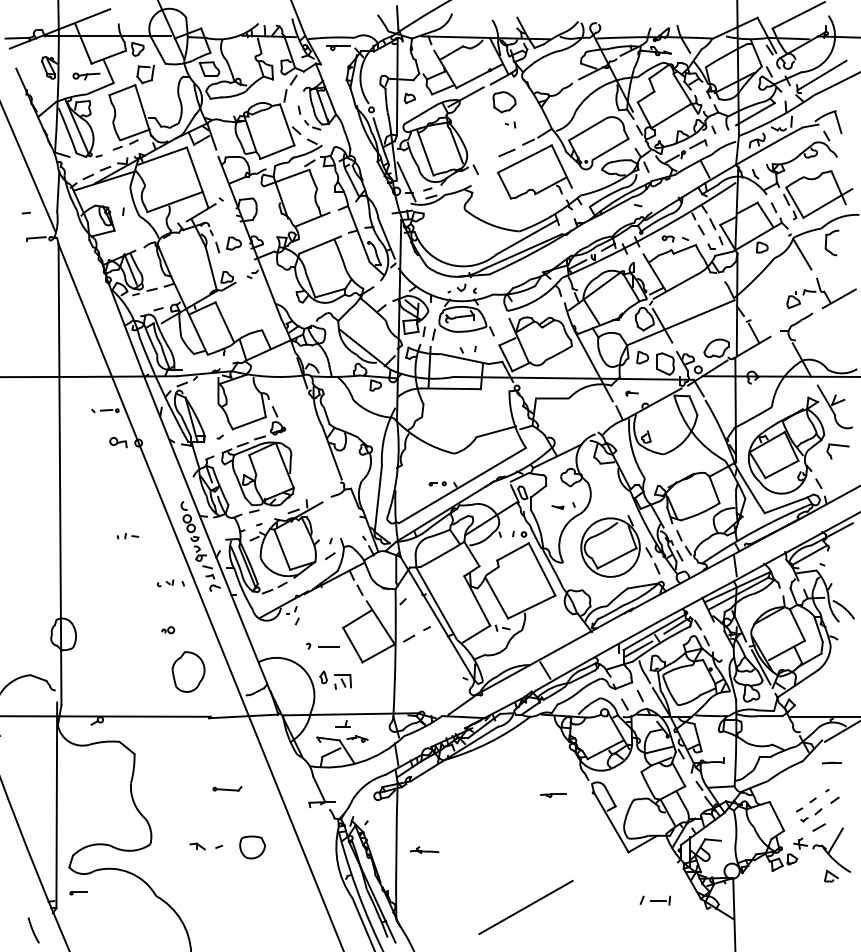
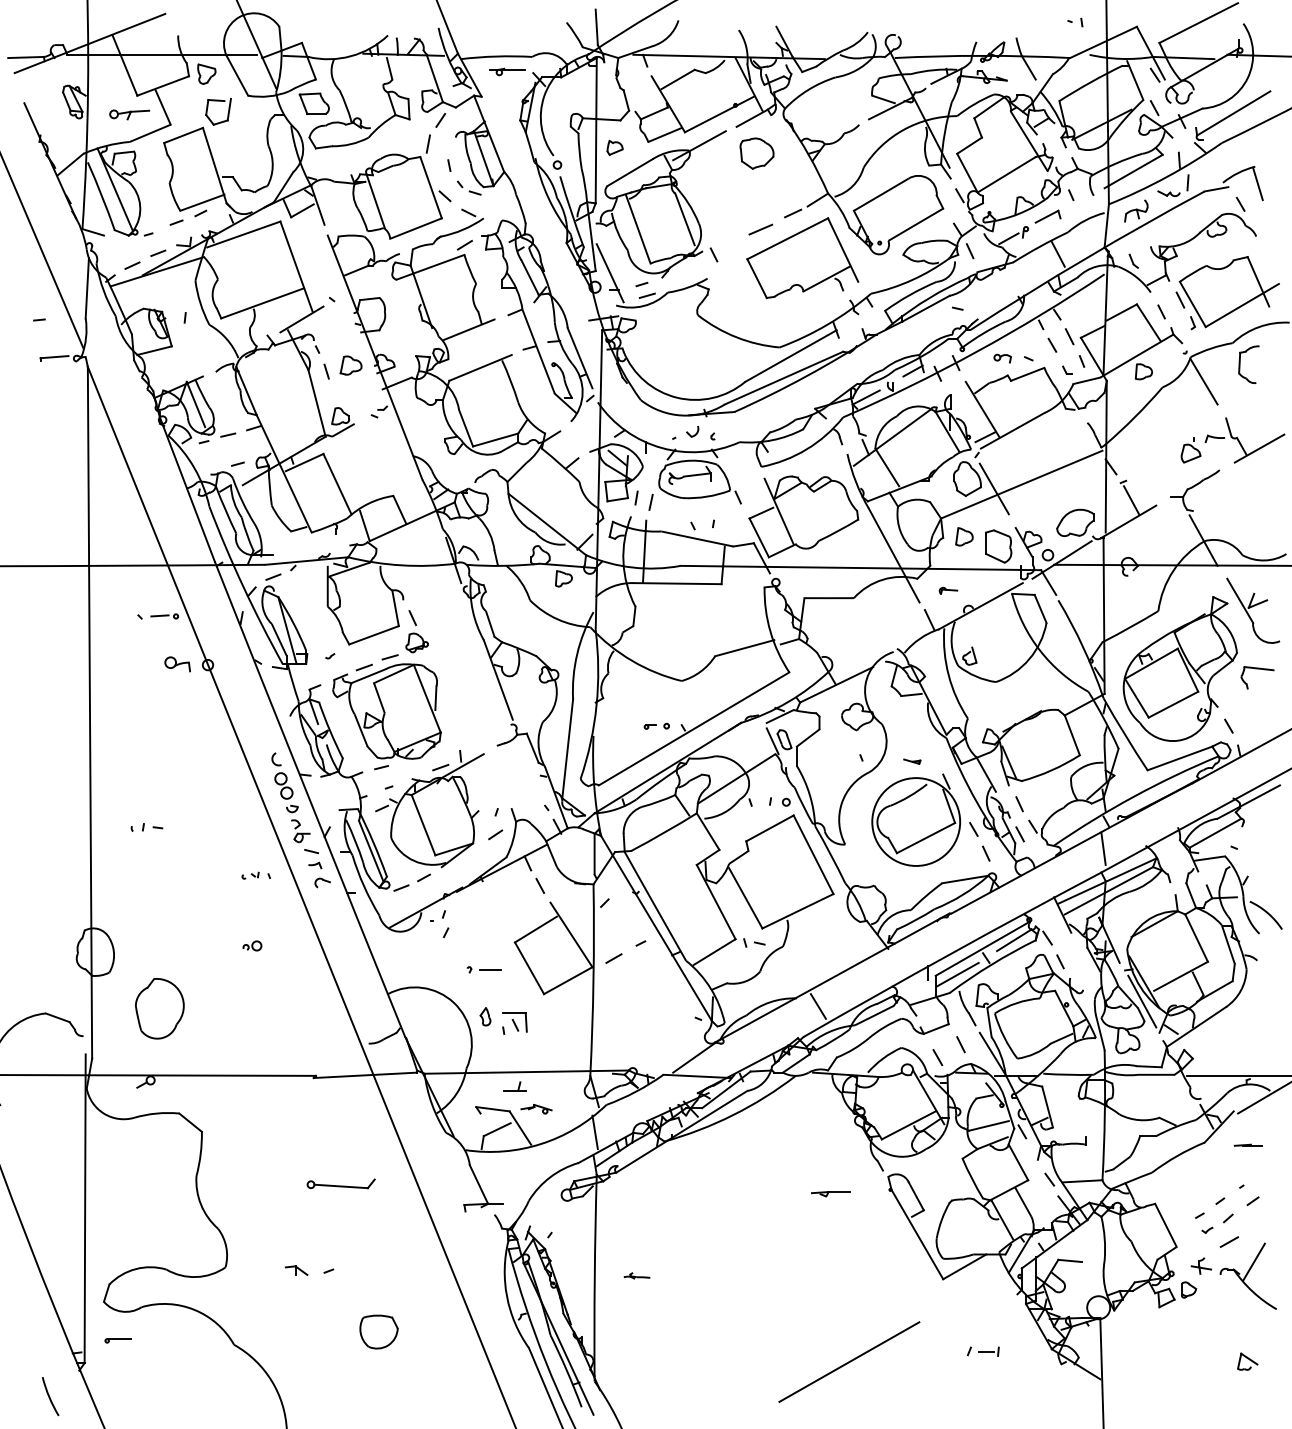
part: (510, 124) -> (1075, 21), moved
part: (557, 507) -> (911, 761), moved
part: (127, 536) -> (146, 827), moved
part: (170, 583) -> (255, 875), size x0.7
part: (322, 645) -> (483, 968), size x0.7
part: (188, 671) -> (159, 1007), moved
part: (227, 788) -> (341, 1183), size x1.6
part: (252, 847) -> (378, 1332), moved
part: (424, 849) -> (636, 1275), size x0.6
part: (831, 875) -> (1247, 1360), moved
part: (654, 900) -> (982, 1351), size x0.7
line: (525, 907) -> (848, 1362), moved

